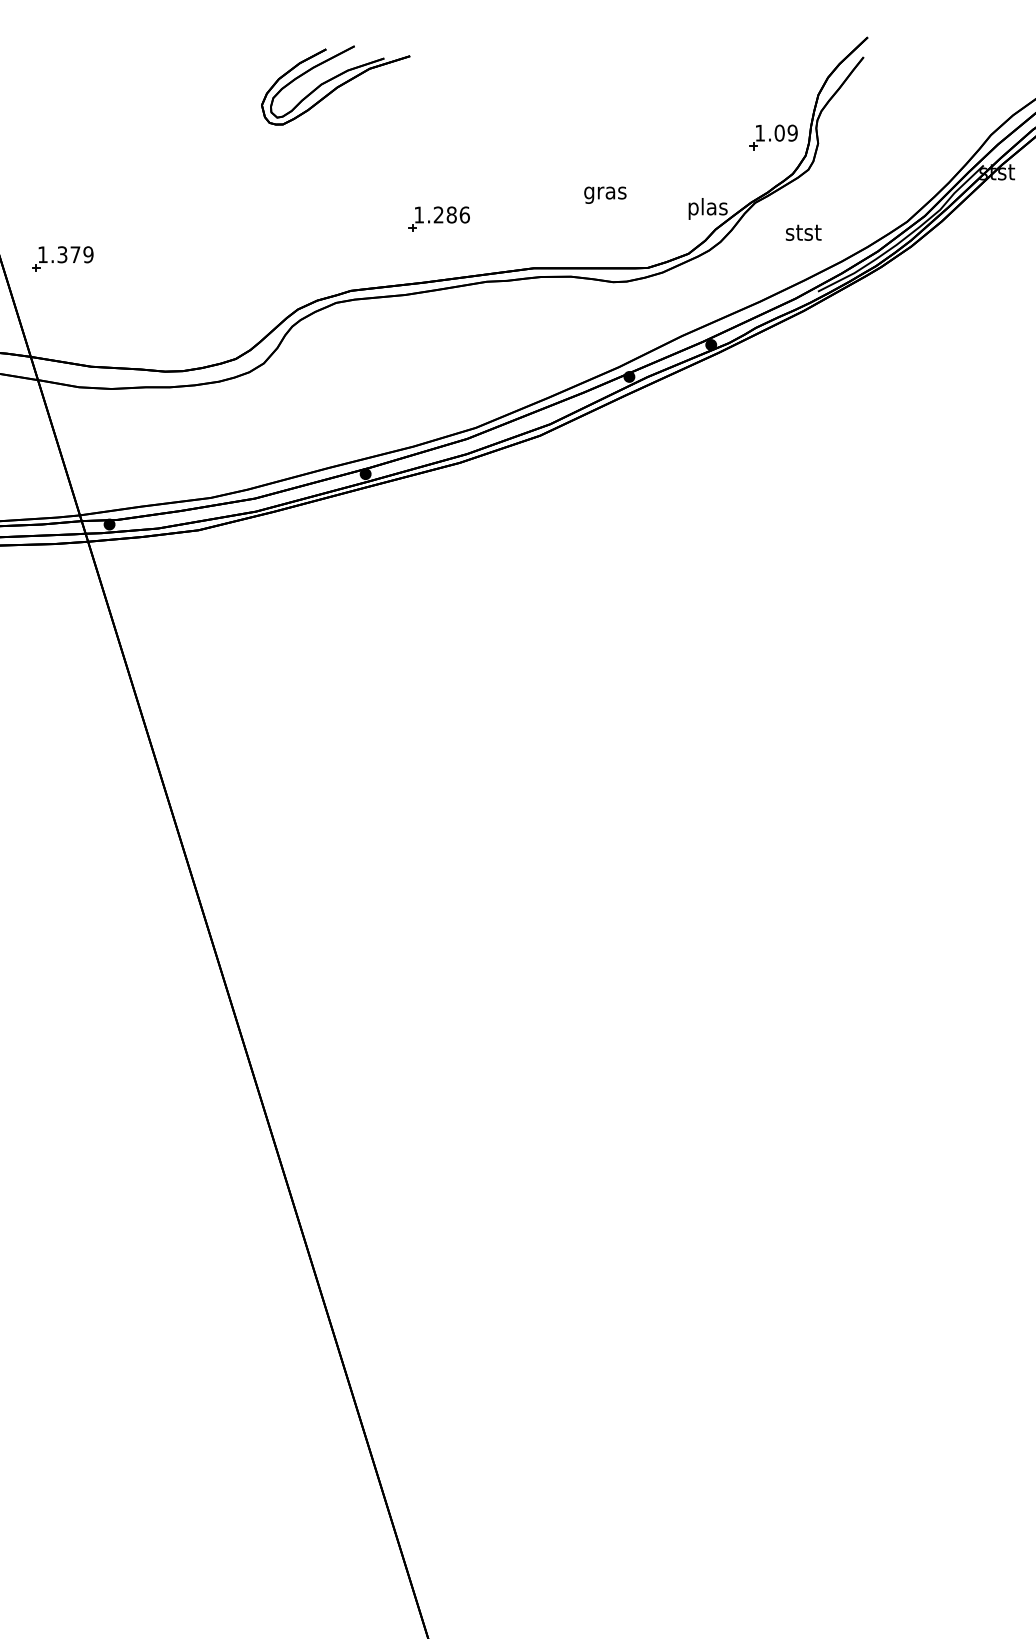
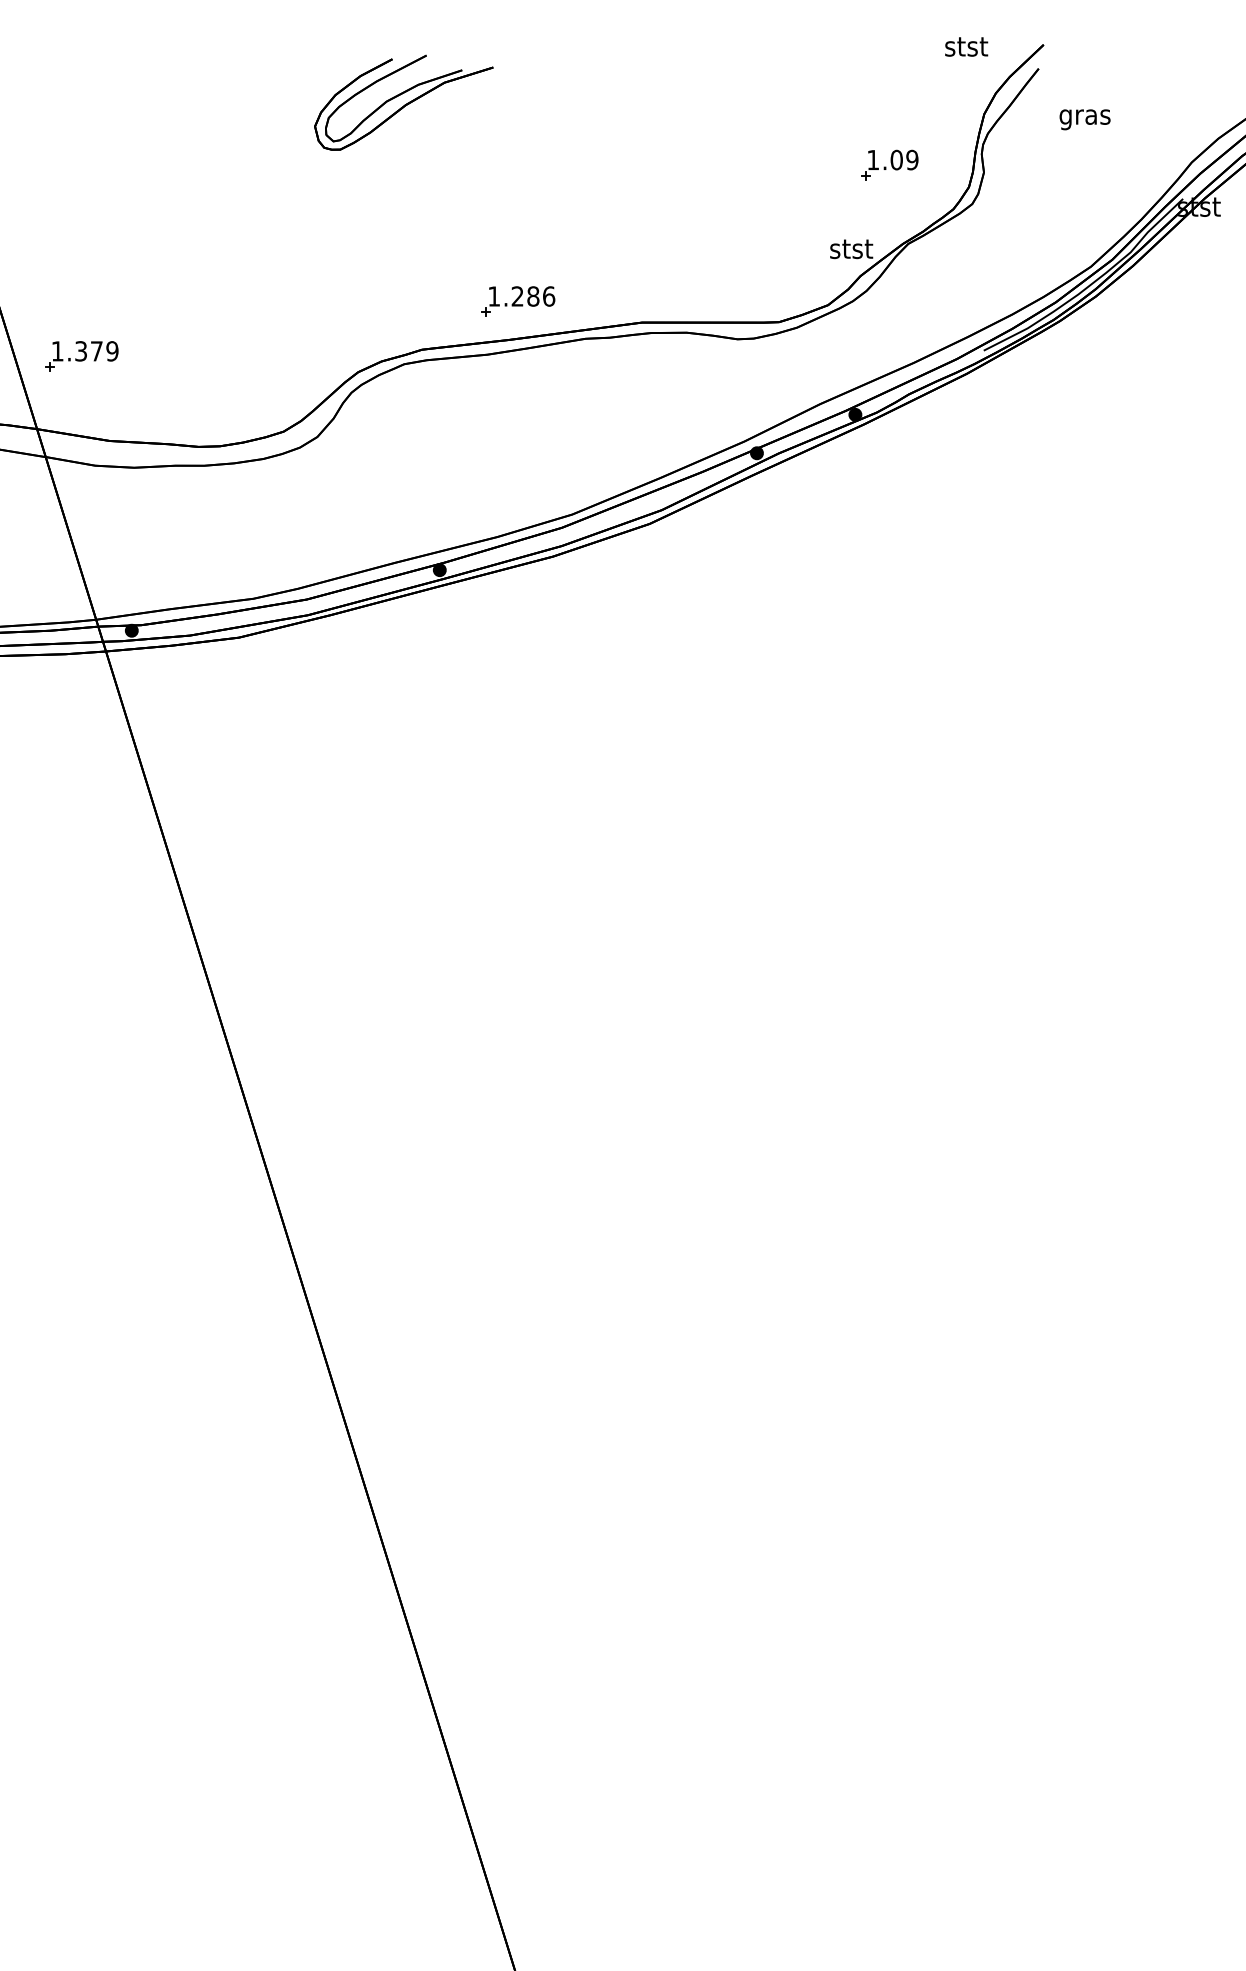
part: (773, 136) -> (889, 164), moved
text: (604, 195) -> (1084, 119), moved
text: (707, 209) -> (851, 251), plas -> stst
part: (439, 219) -> (518, 301), moved
text: (803, 232) -> (966, 46), moved
part: (62, 259) -> (81, 356), moved

